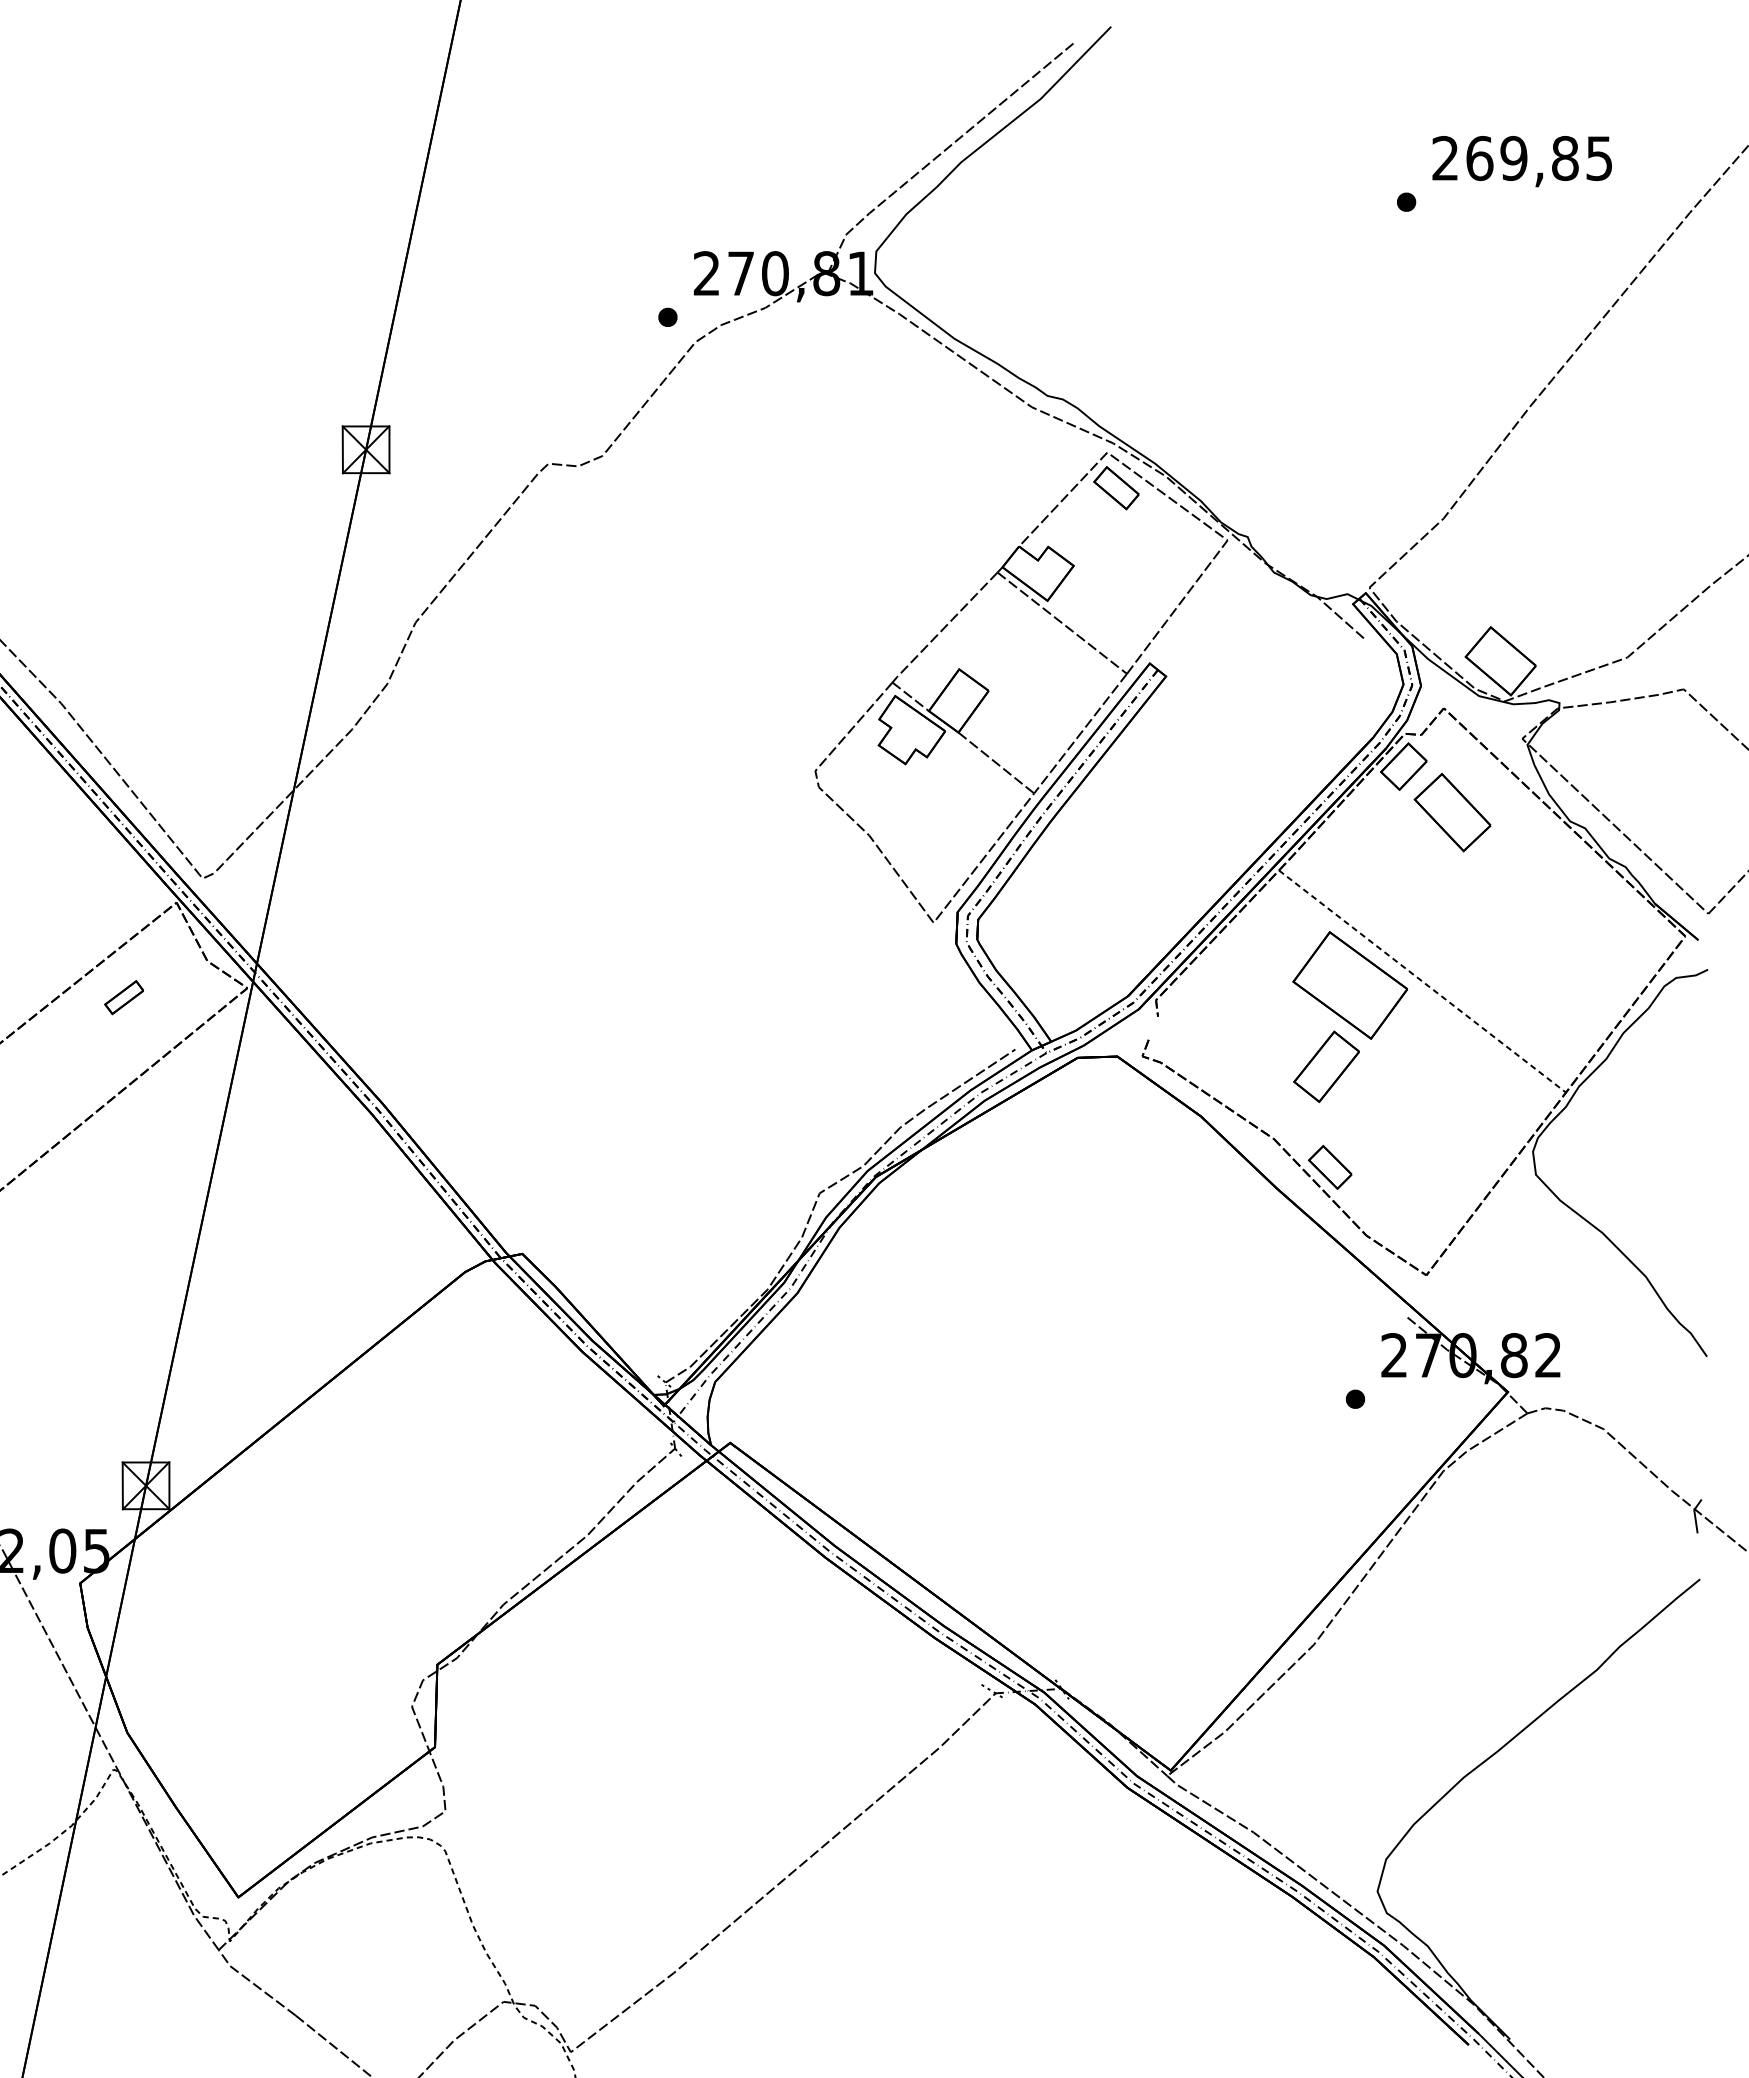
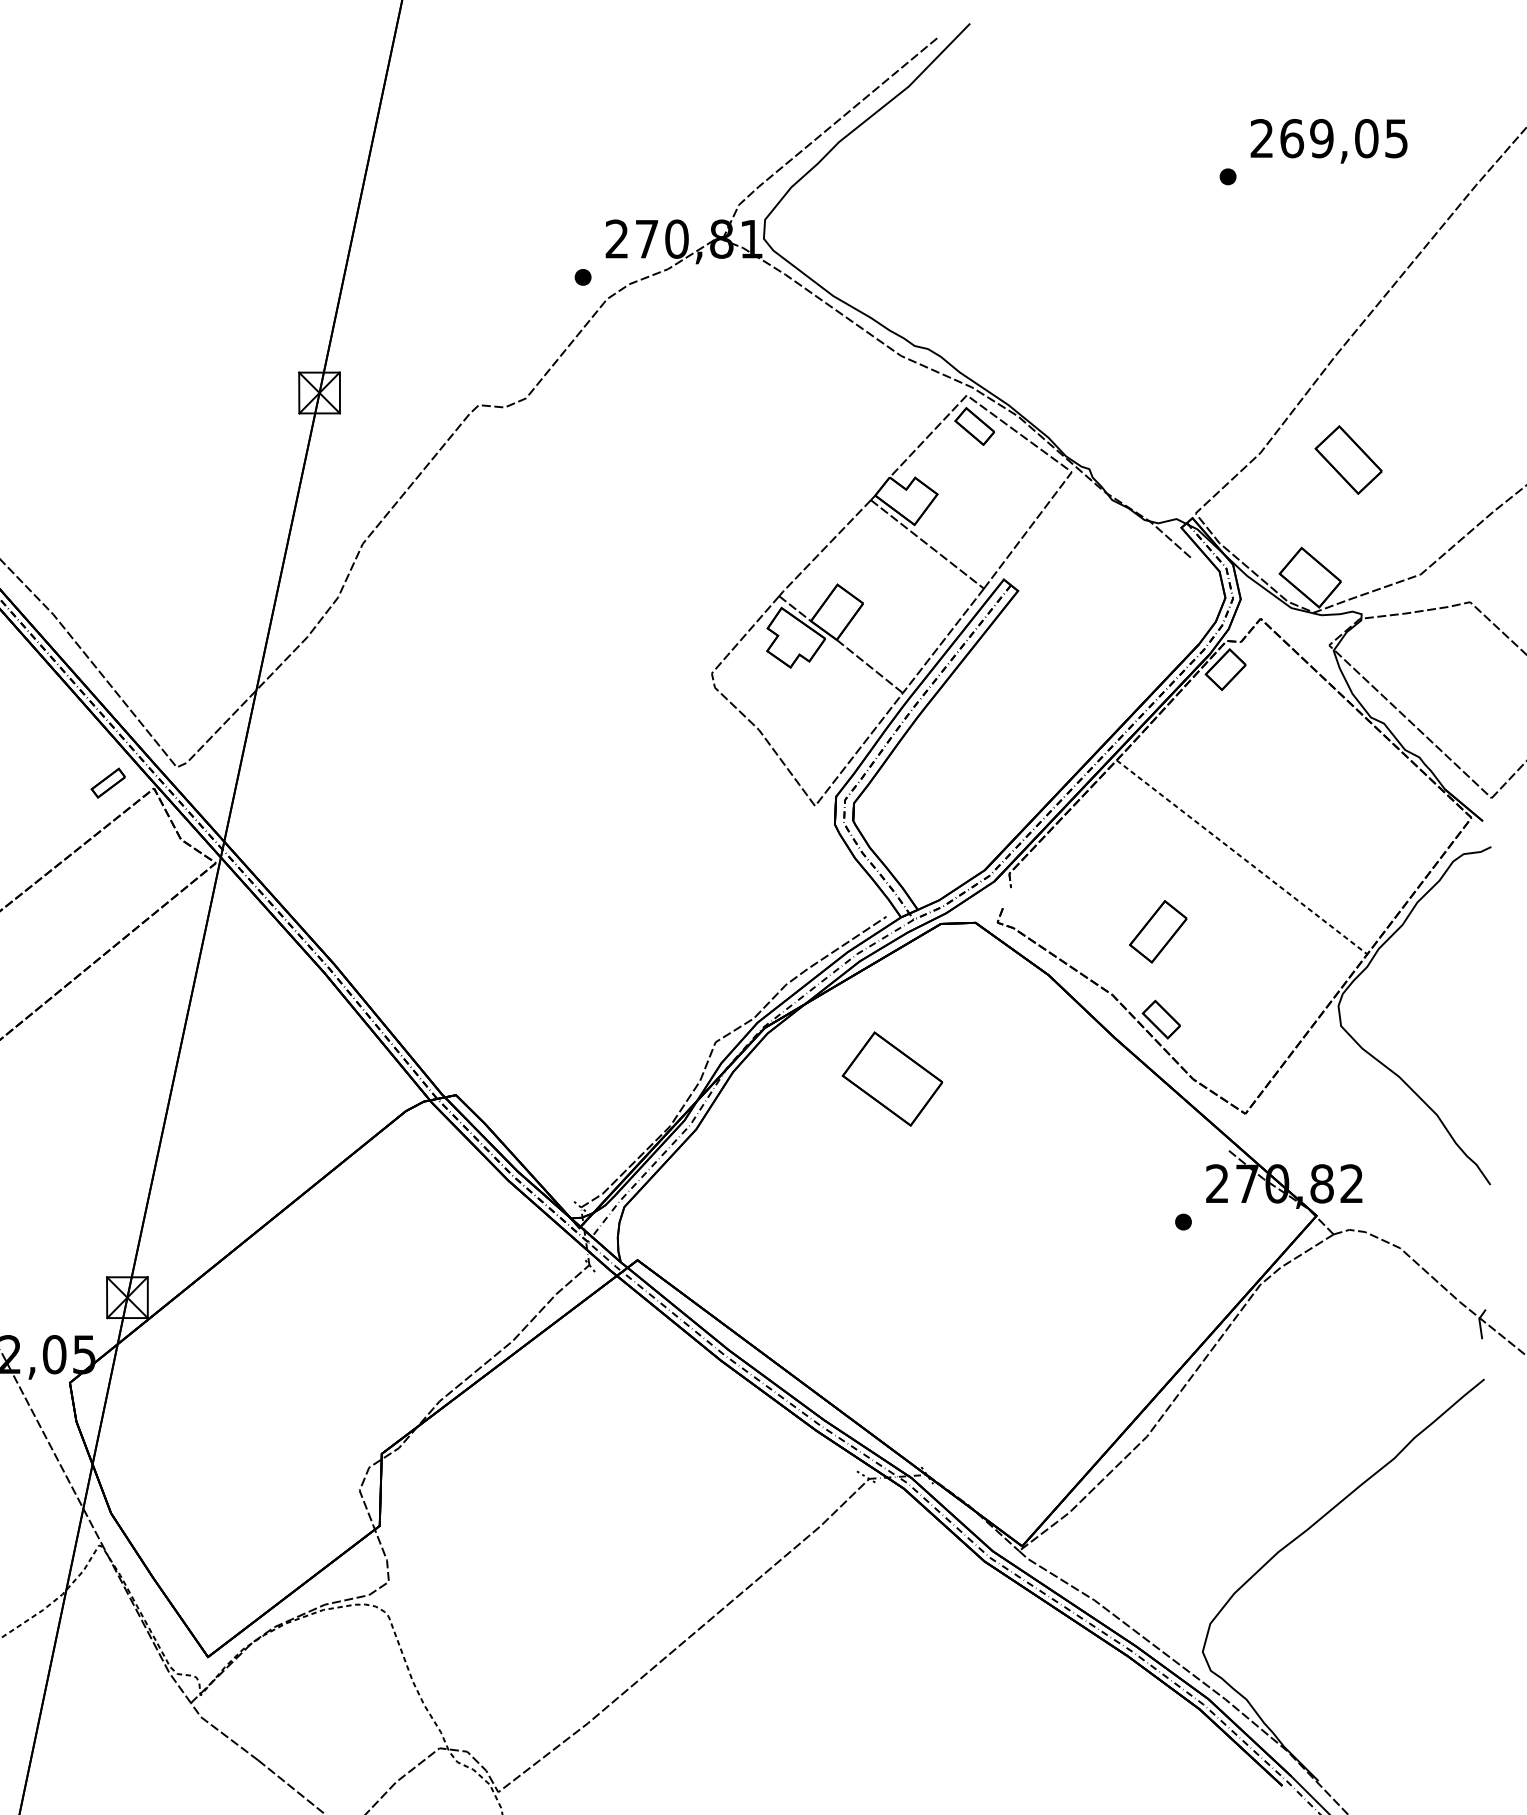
text: (1564, 158) -> (1366, 138), 269,85 -> 269,05
part: (1452, 812) -> (1348, 459), moved
part: (1349, 985) -> (891, 1079), moved
part: (123, 997) -> (107, 783), moved

